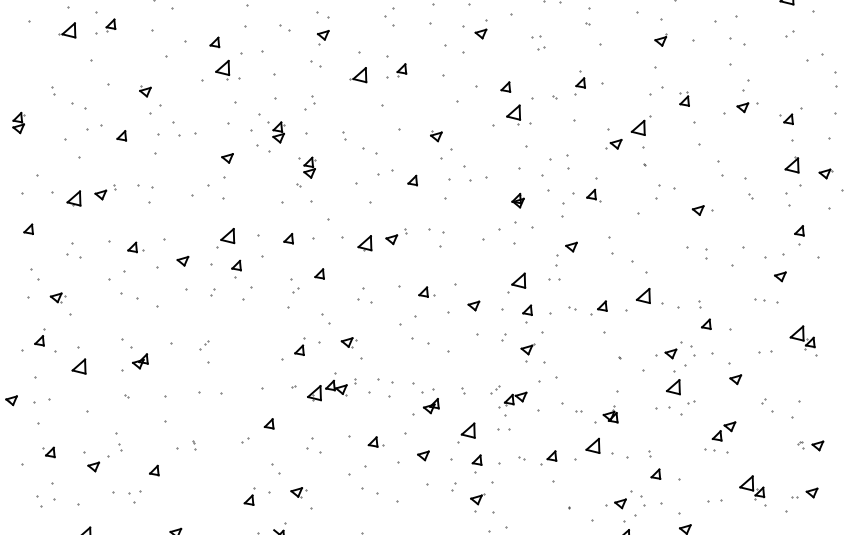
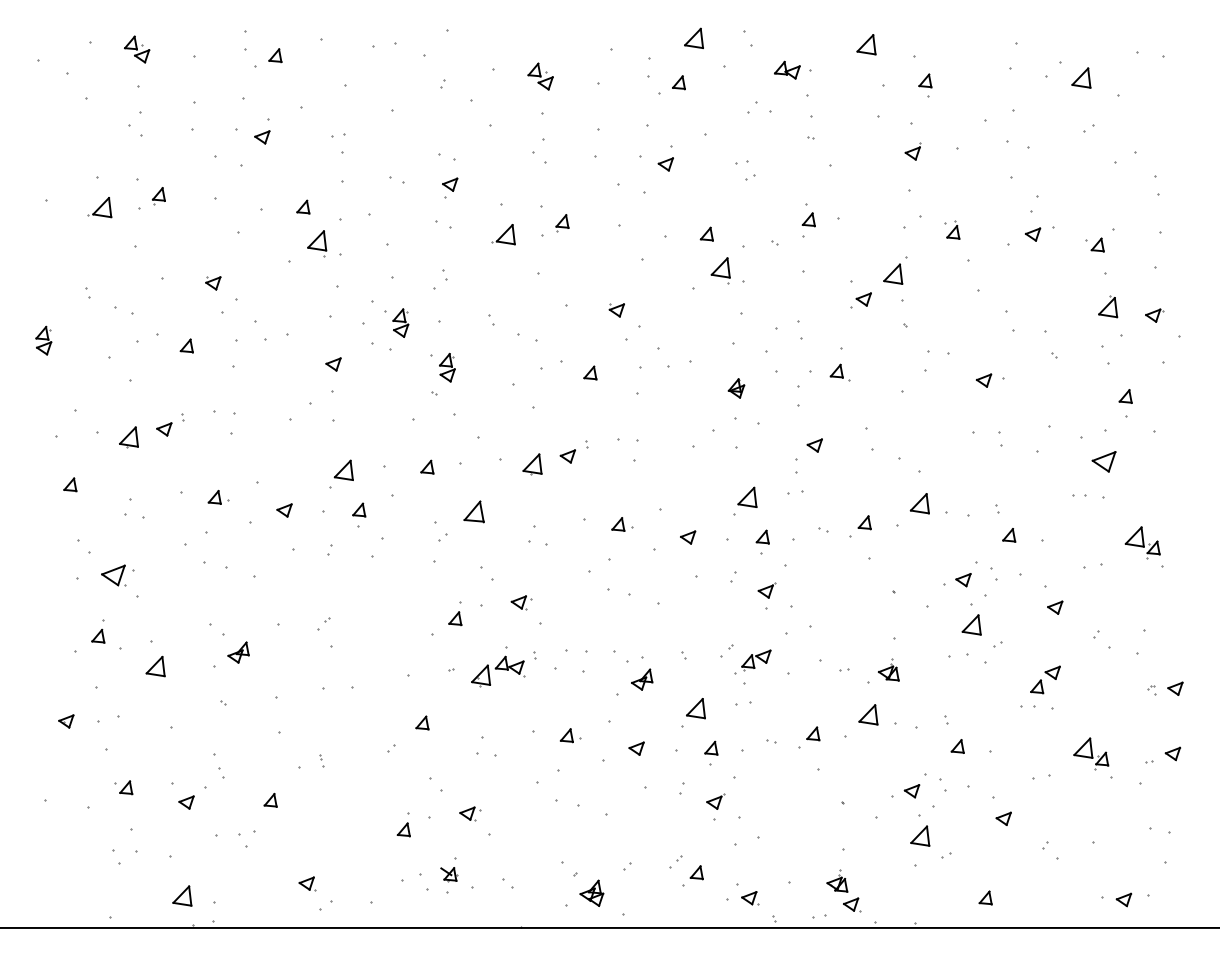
part: (319, 273) -> (473, 511), size x1.6
part: (780, 276) -> (1104, 461), size x1.6
part: (58, 297) -> (118, 575), size x1.6

